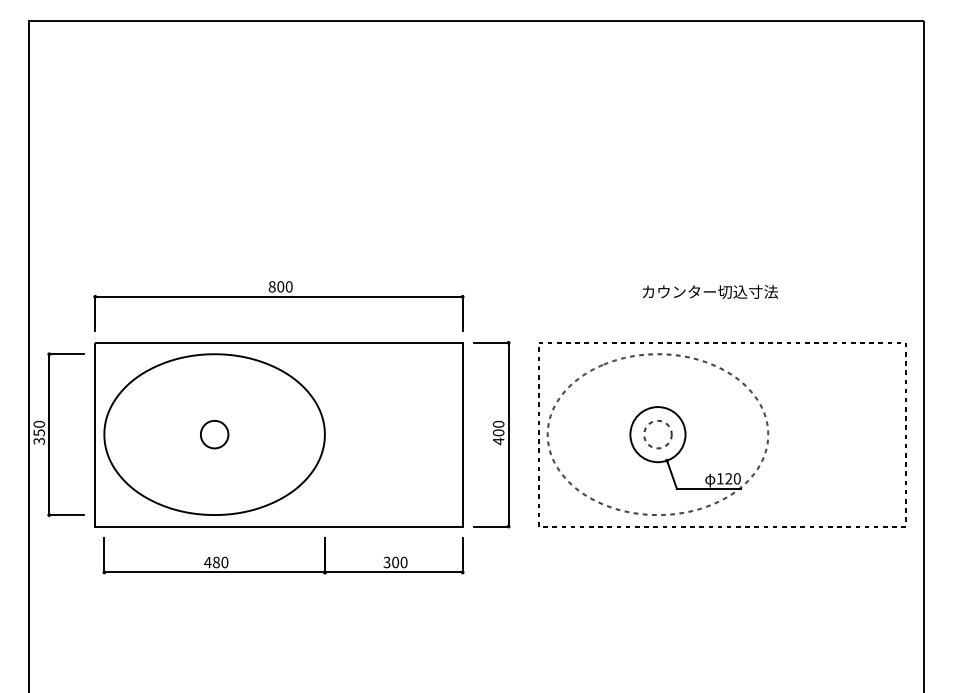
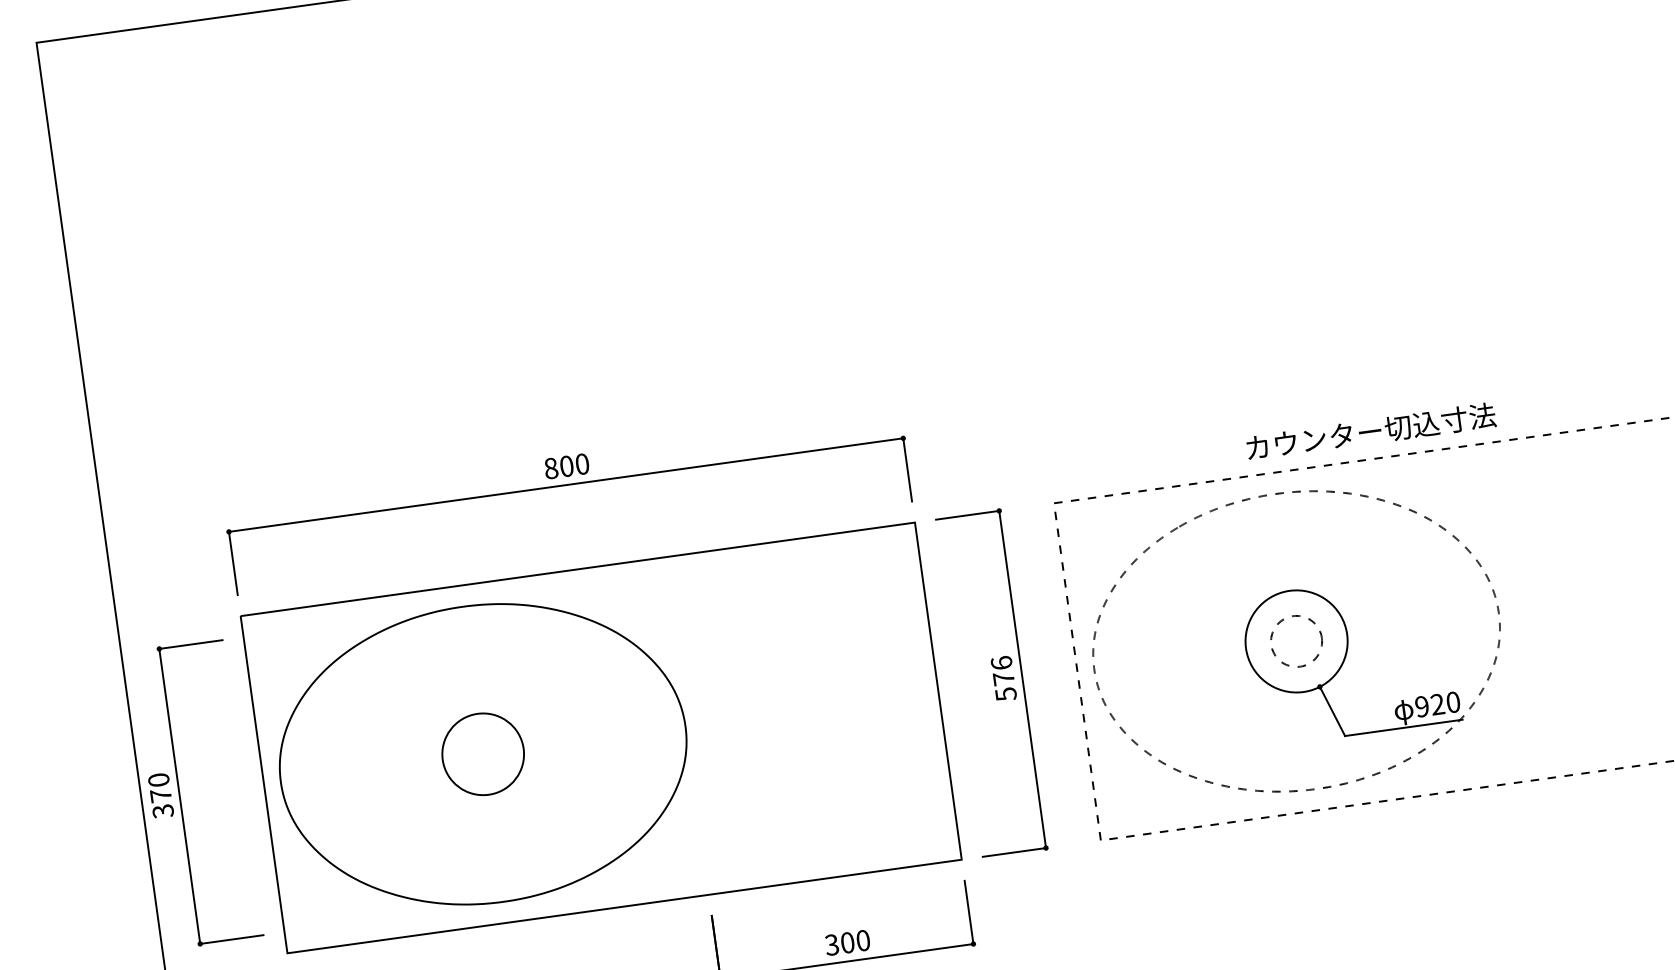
text: (710, 291) -> (1371, 430), moved
text: (38, 432) -> (159, 795), 350 -> 370
text: (498, 432) -> (1003, 678), 400 -> 576
circle: (214, 434) -> (482, 754), size x1.6
text: (719, 478) -> (1420, 706), 120 -> 920

